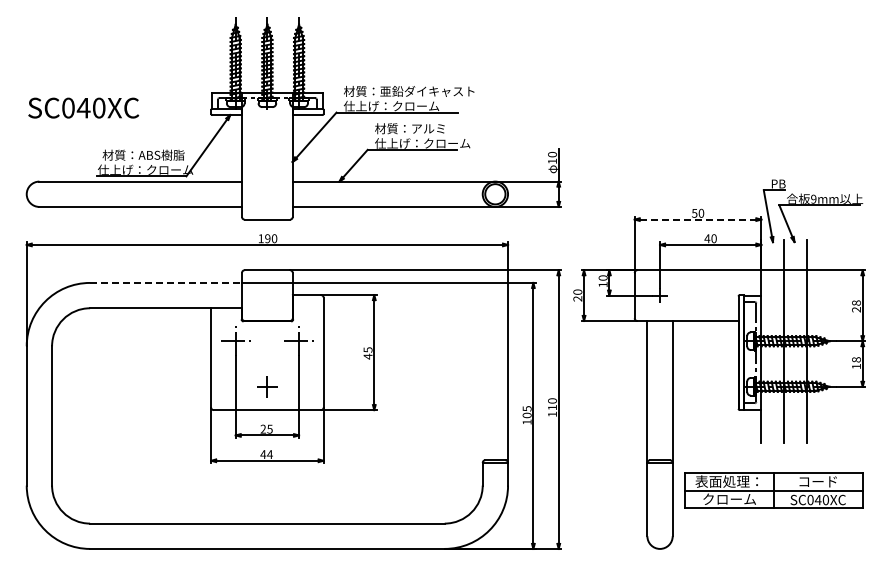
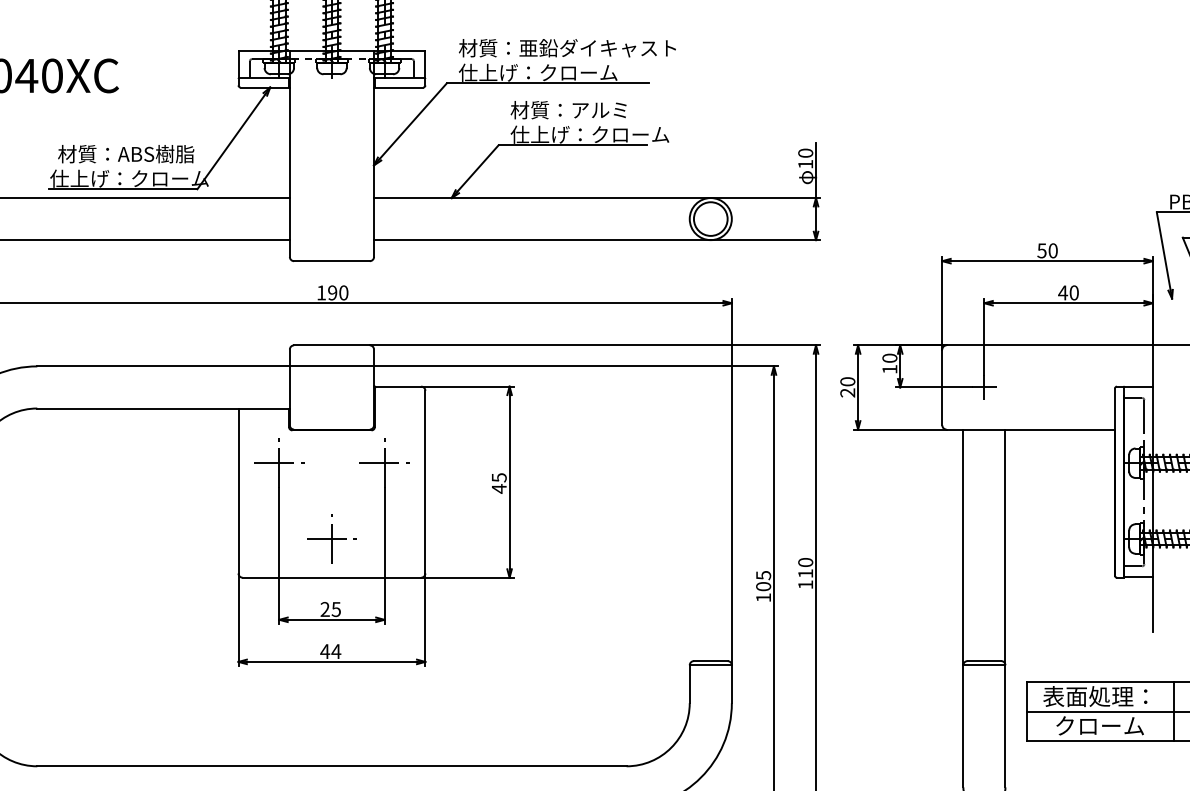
line: (698, 219) -> (1048, 260), dashed -> solid
line: (166, 282) -> (164, 365), dashed -> solid
part: (267, 386) -> (332, 538), size x1.43

